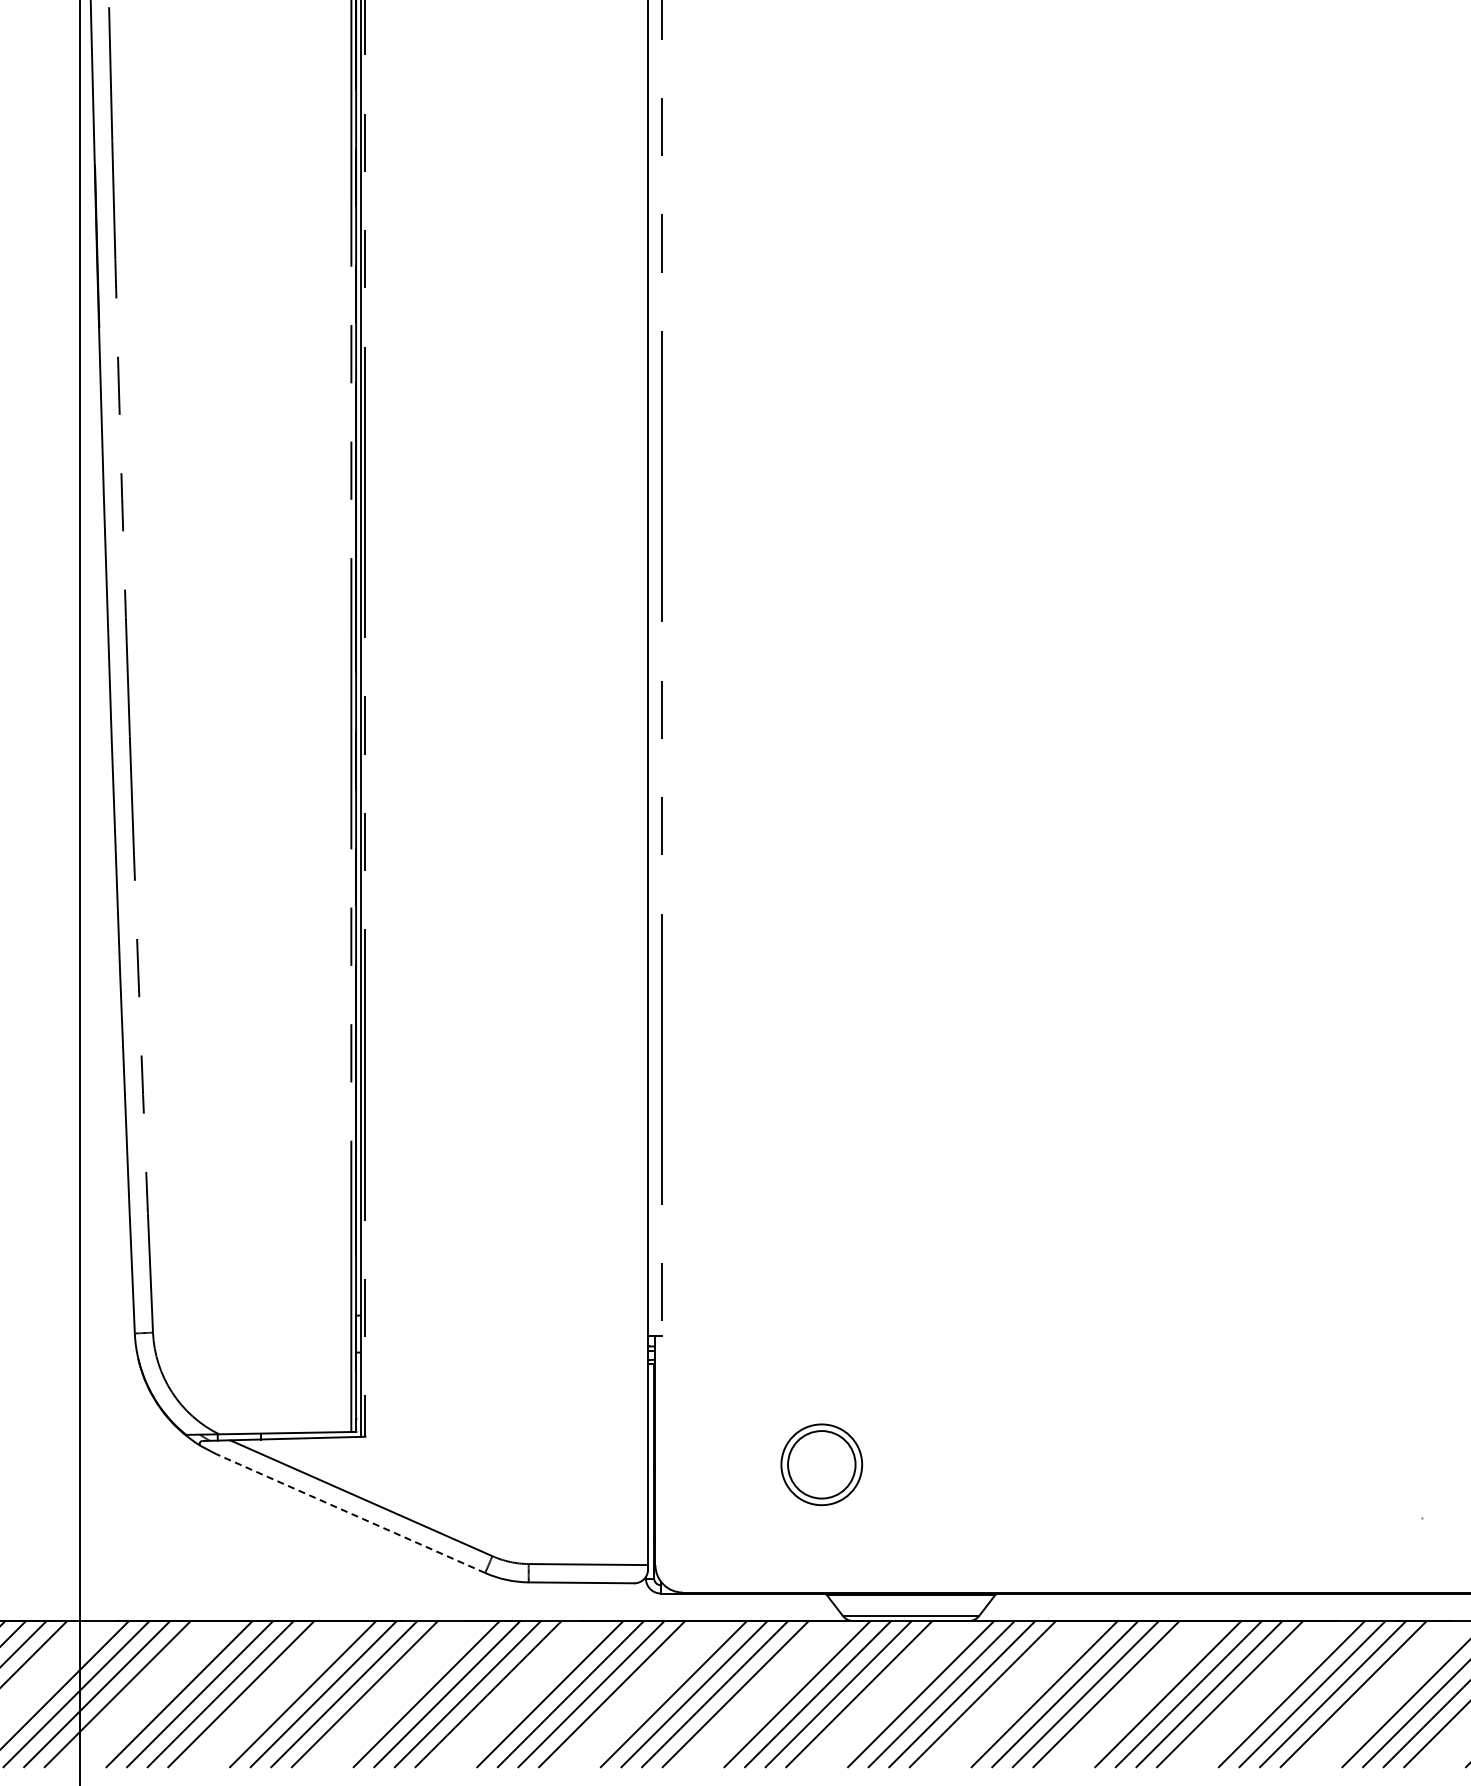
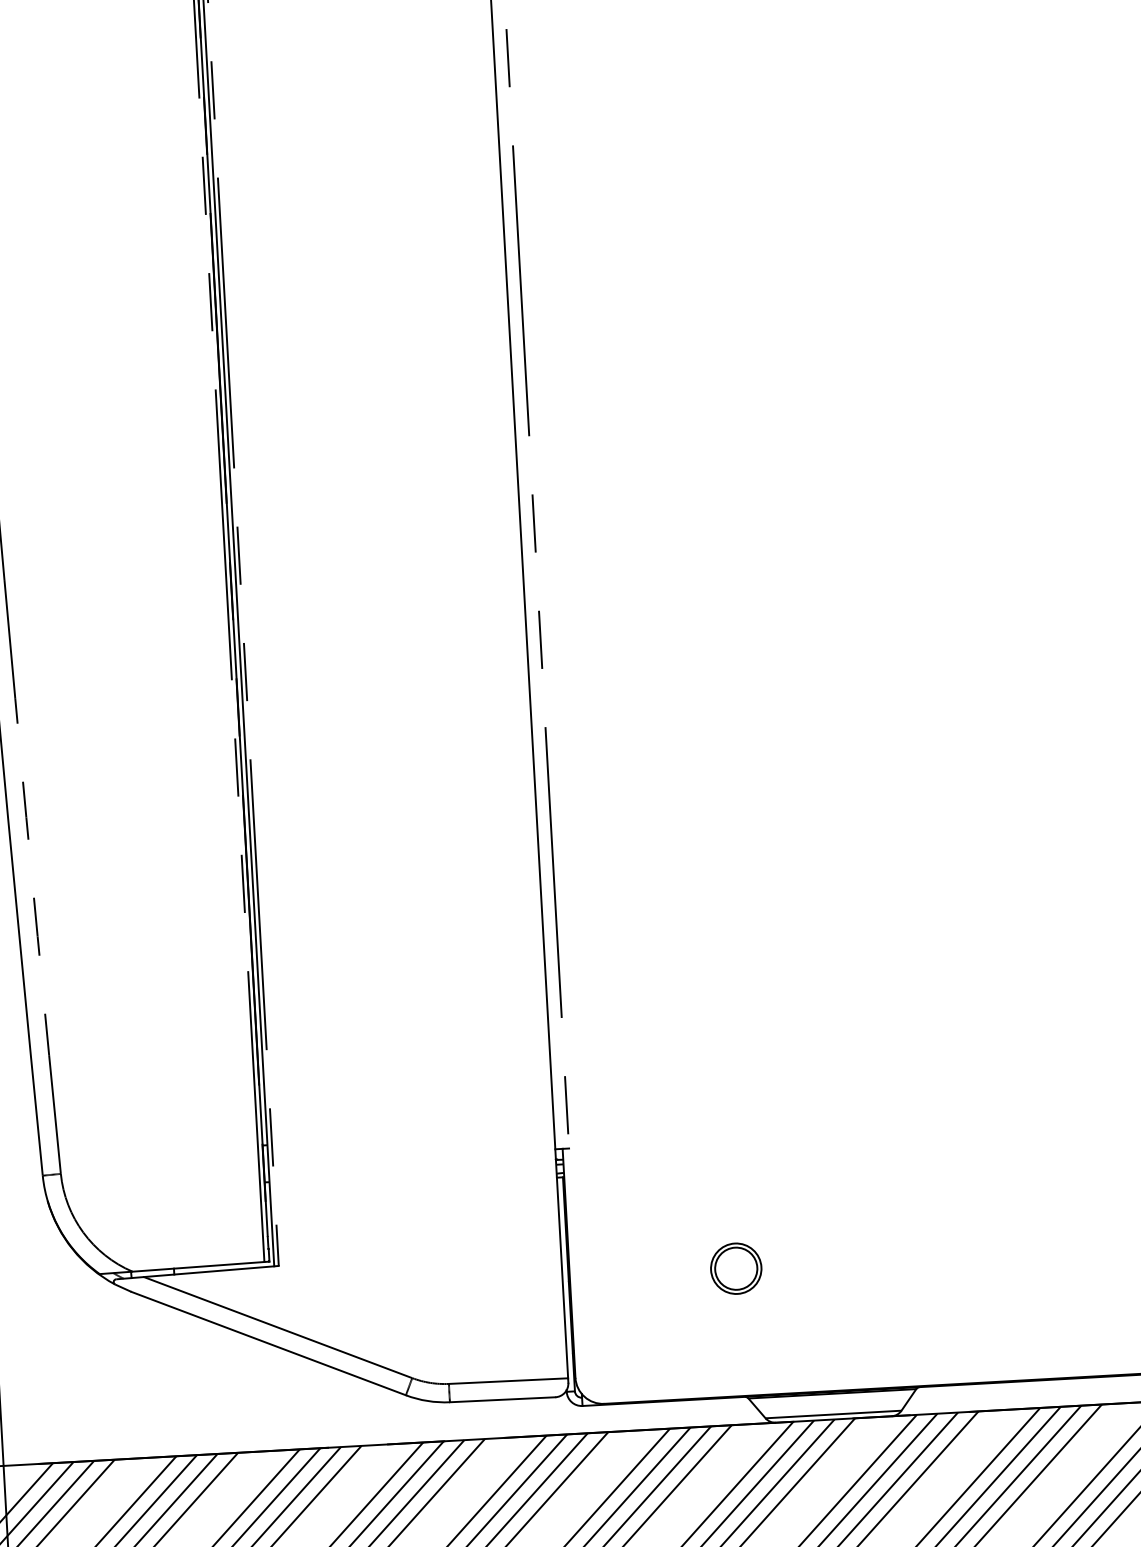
part: (822, 1465) -> (736, 1269), size x0.62
line: (351, 1513) -> (269, 1343), dashed -> solid

